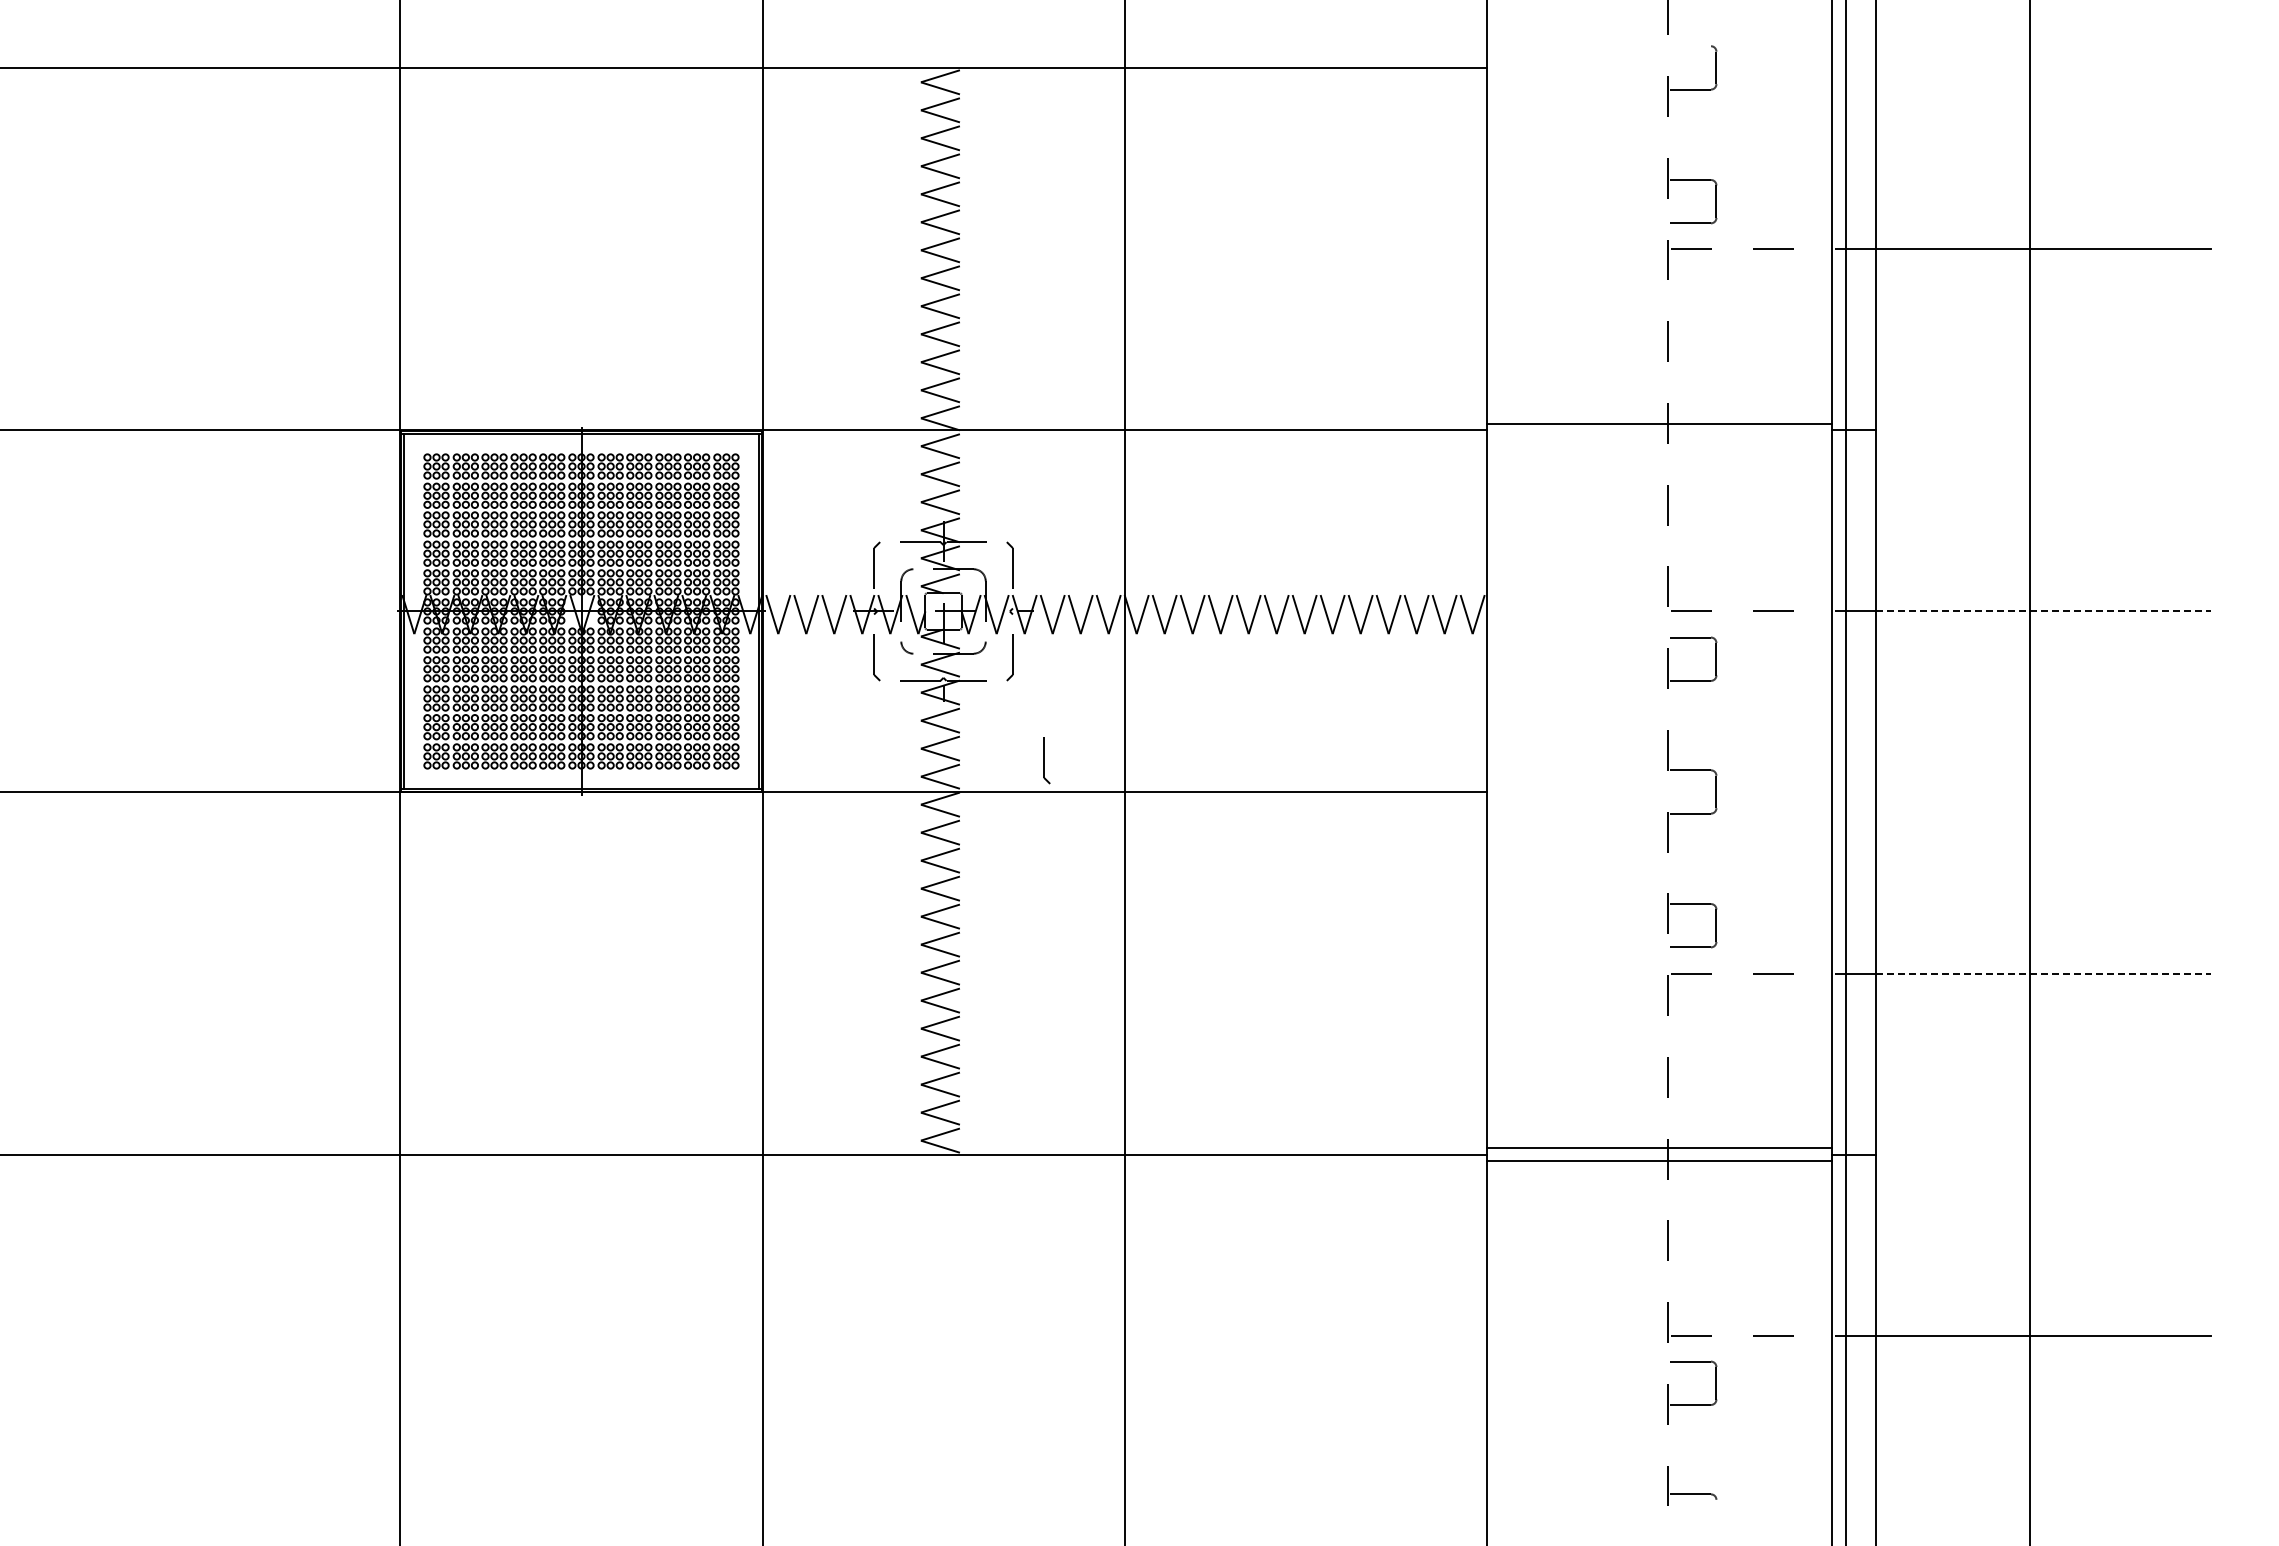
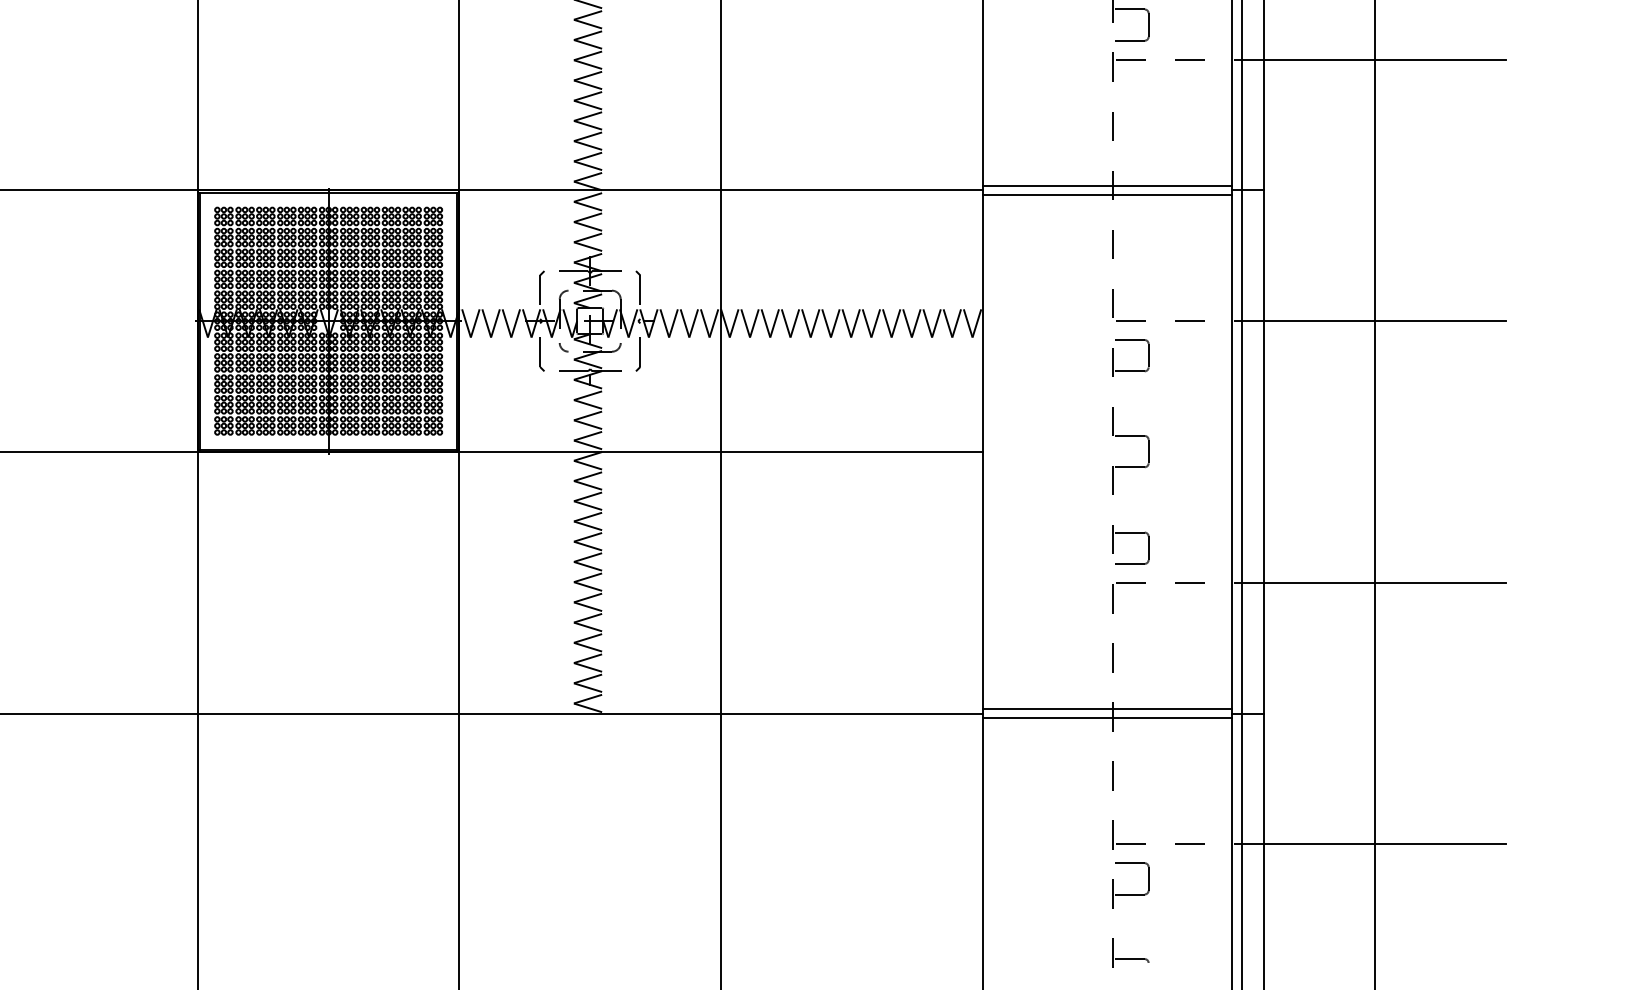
line: (1658, 436) -> (1106, 194), added
line: (2043, 611) -> (1384, 321), dashed -> solid
part: (1046, 760) -> (664, 428), removed
line: (2043, 973) -> (1384, 582), dashed -> solid

